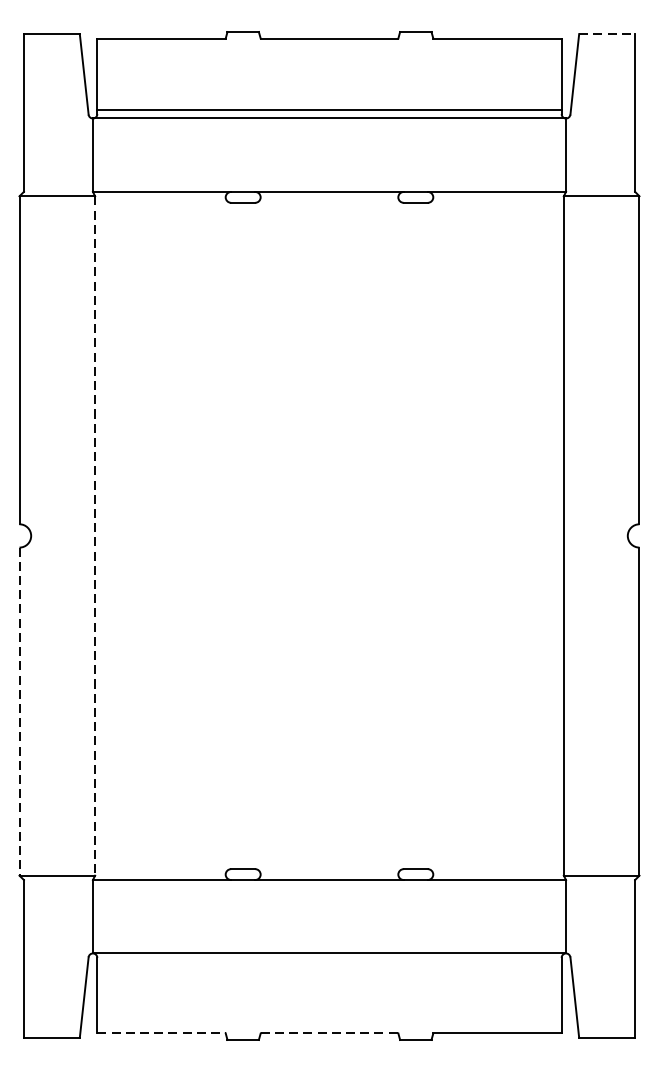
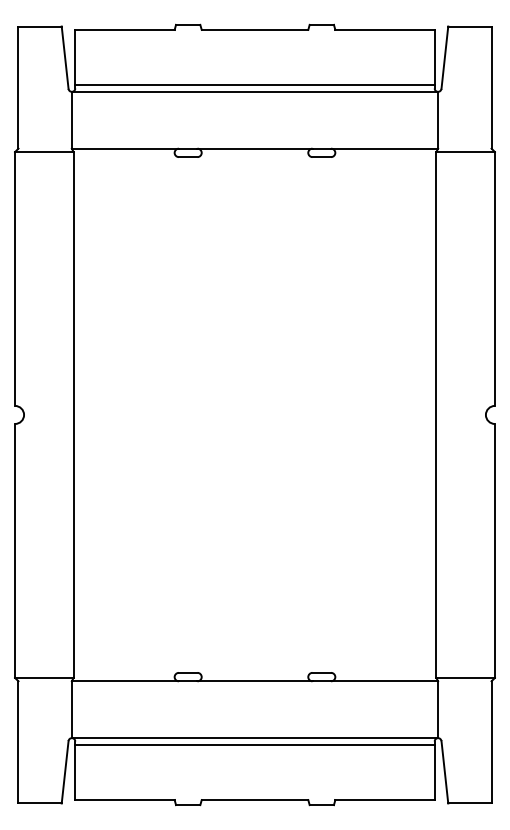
line: (606, 34) -> (469, 26), dashed -> solid
line: (95, 535) -> (73, 414), dashed -> solid
line: (20, 711) -> (15, 550), dashed -> solid
line: (328, 961) -> (254, 744), added
line: (162, 1034) -> (125, 800), dashed -> solid
line: (330, 1034) -> (255, 800), dashed -> solid

